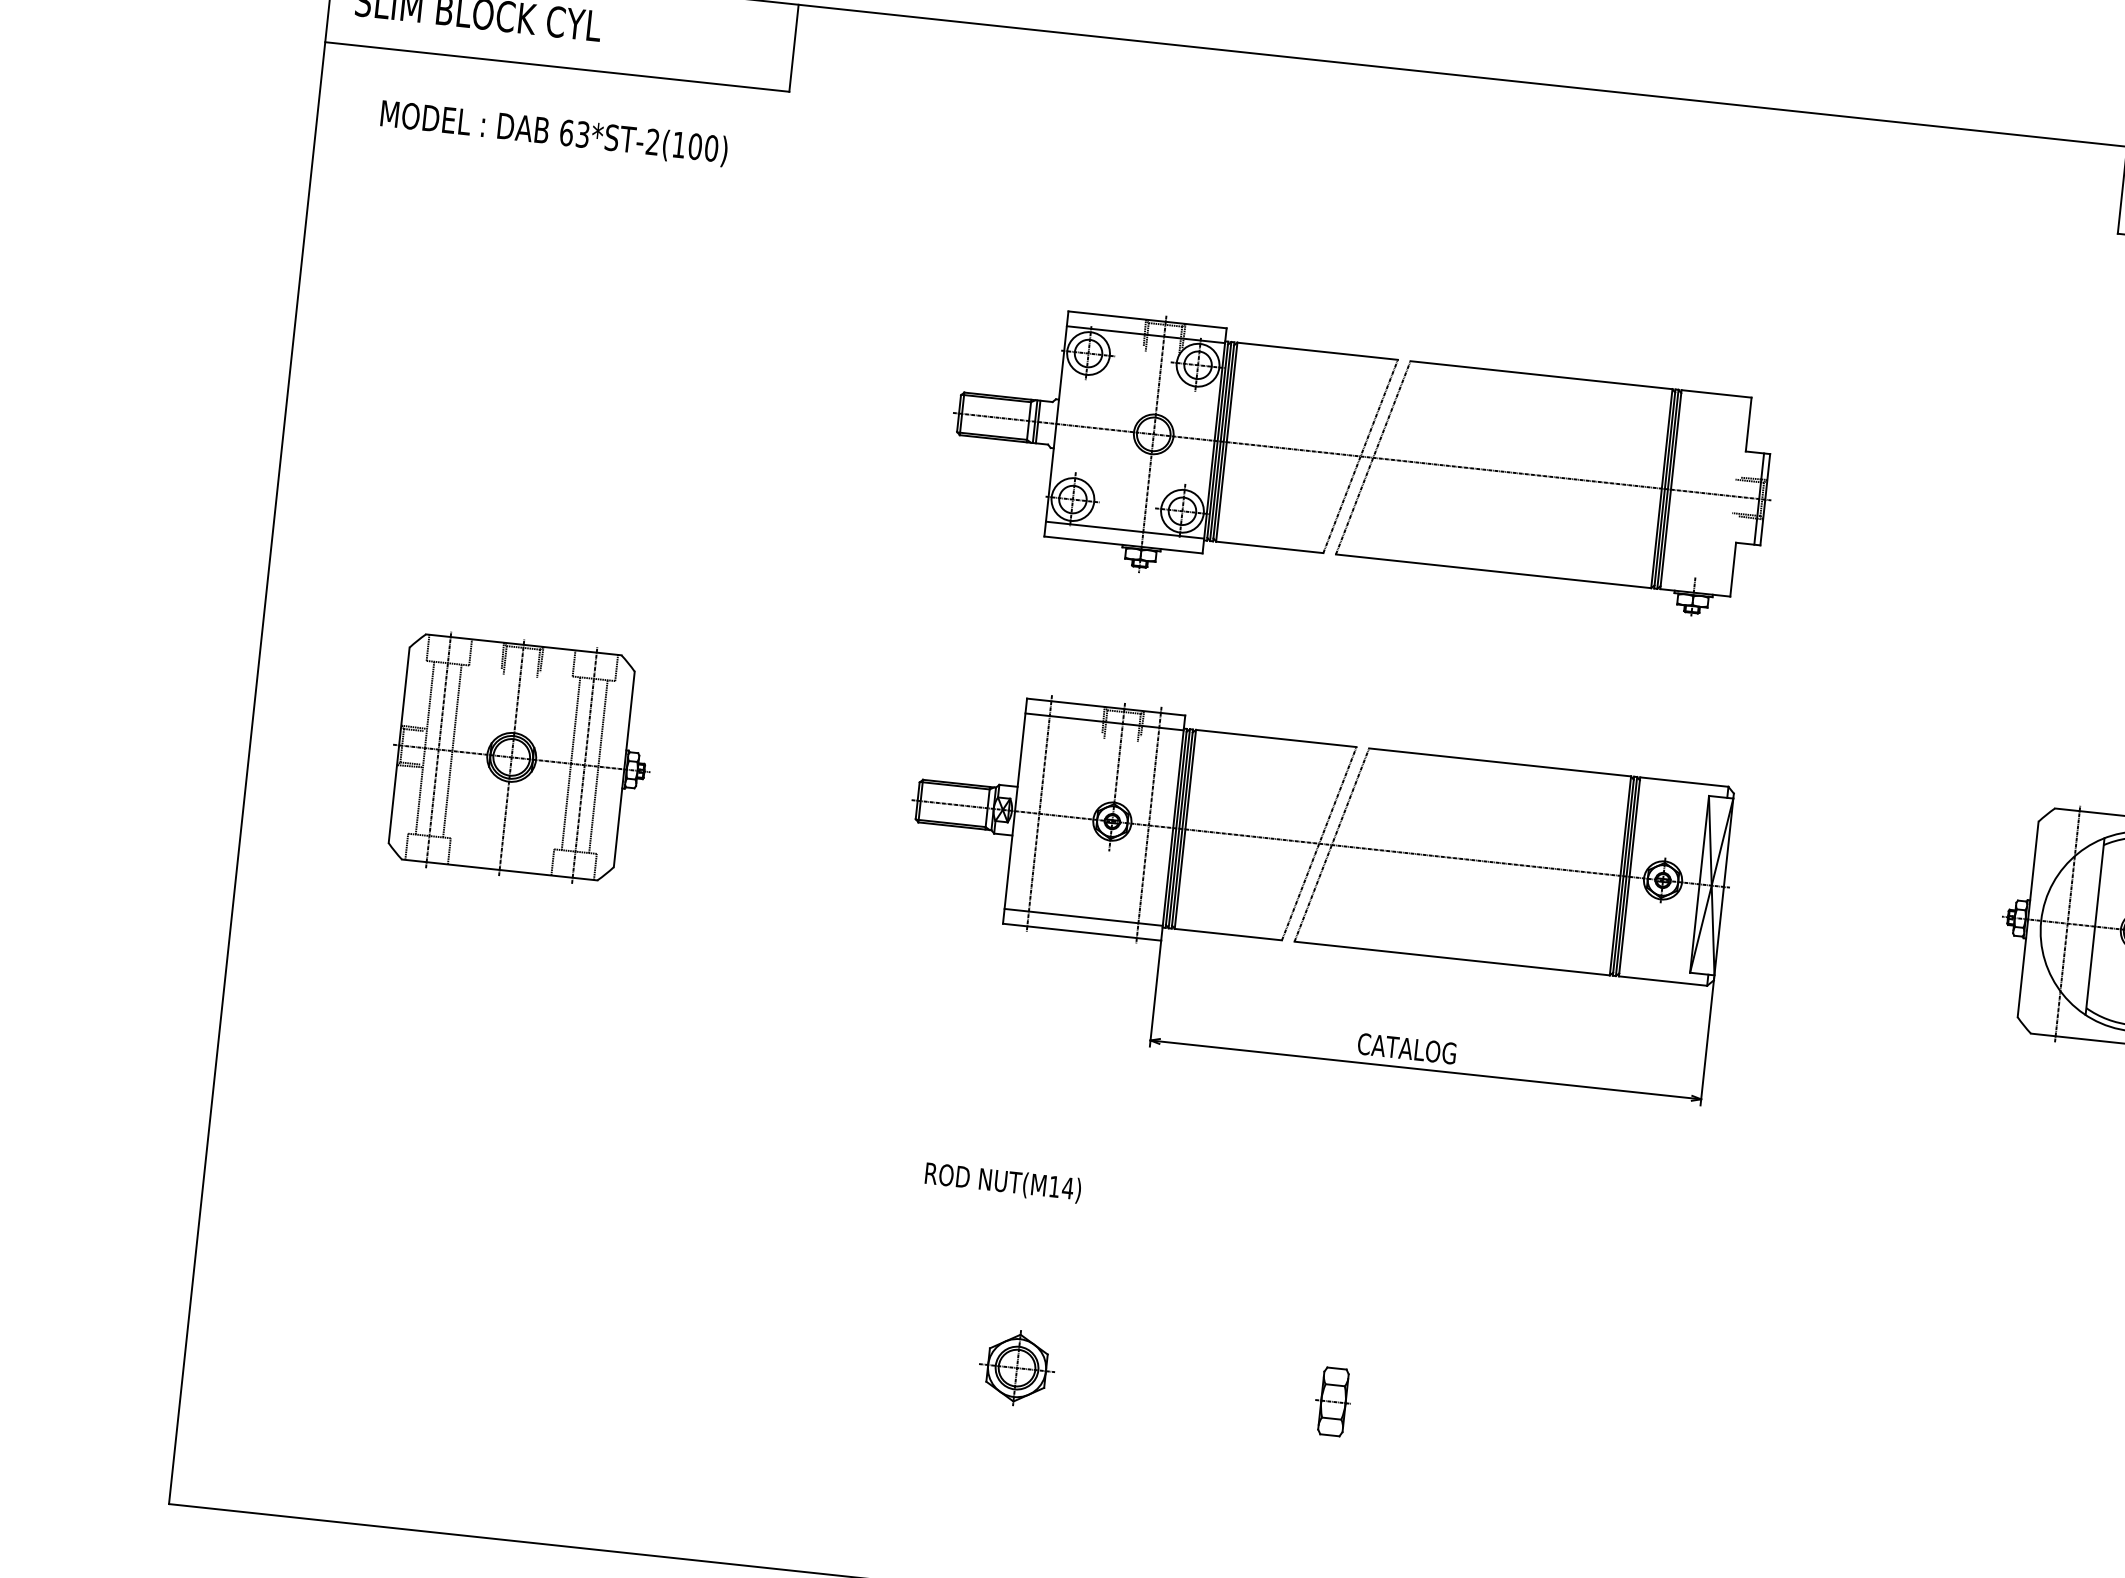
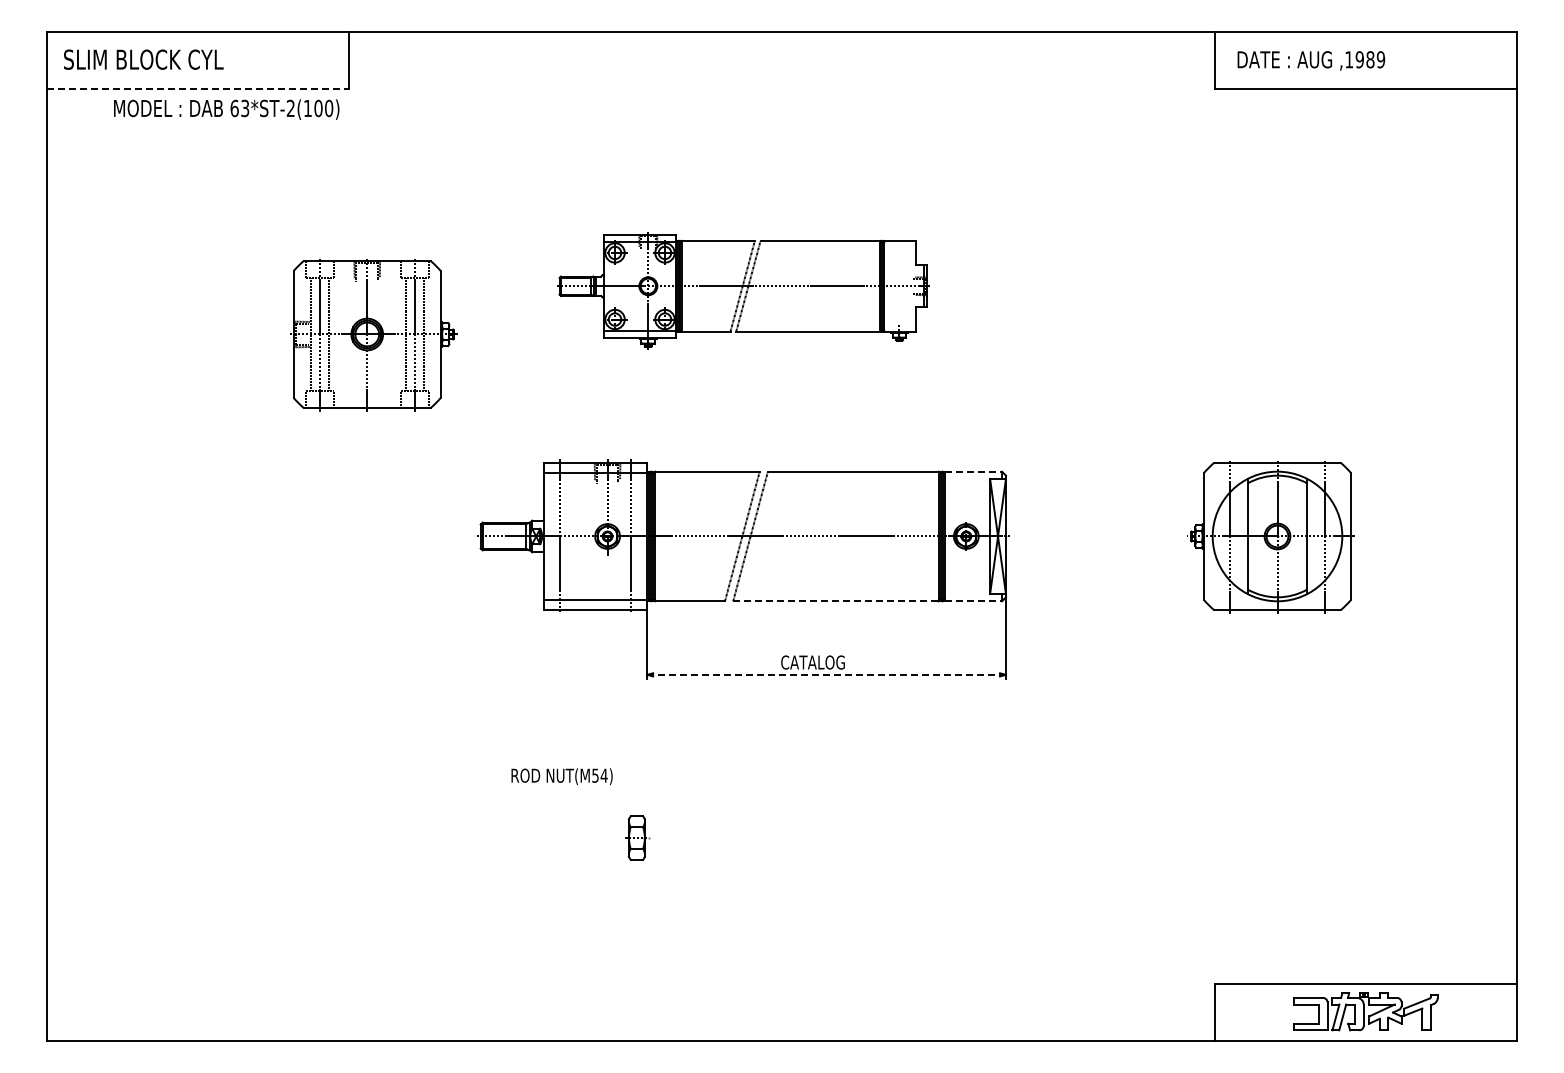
line: (557, 66) -> (198, 88), solid -> dashed
text: (553, 133) -> (226, 109), moved
part: (1361, 466) -> (743, 290), size x0.7
part: (521, 759) -> (373, 335), moved
line: (1684, 781) -> (973, 471), solid -> dashed
line: (1451, 958) -> (835, 601), solid -> dashed
line: (1663, 981) -> (973, 601), solid -> dashed
line: (1427, 1069) -> (827, 674), solid -> dashed
text: (1054, 1186) -> (595, 775), NUT(M14) -> NUT(M54)
part: (1016, 1367) -> (583, 894), removed
part: (1331, 1400) -> (635, 837), moved

